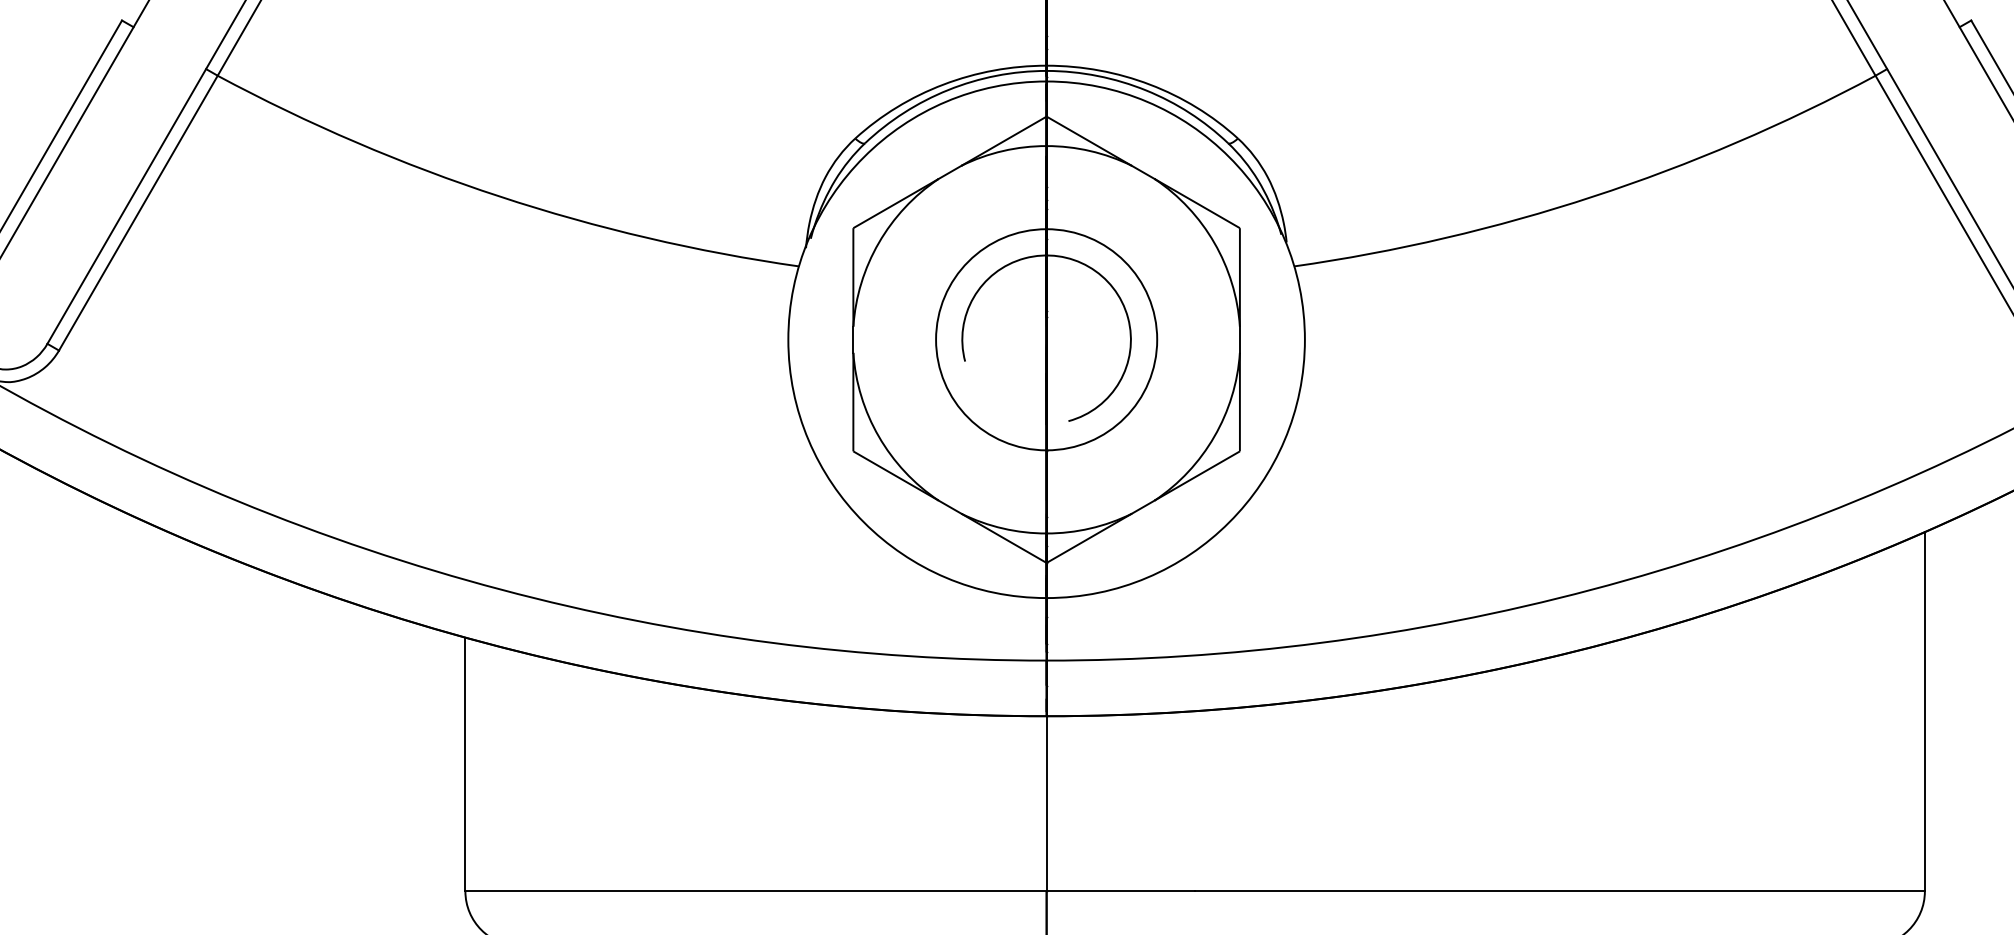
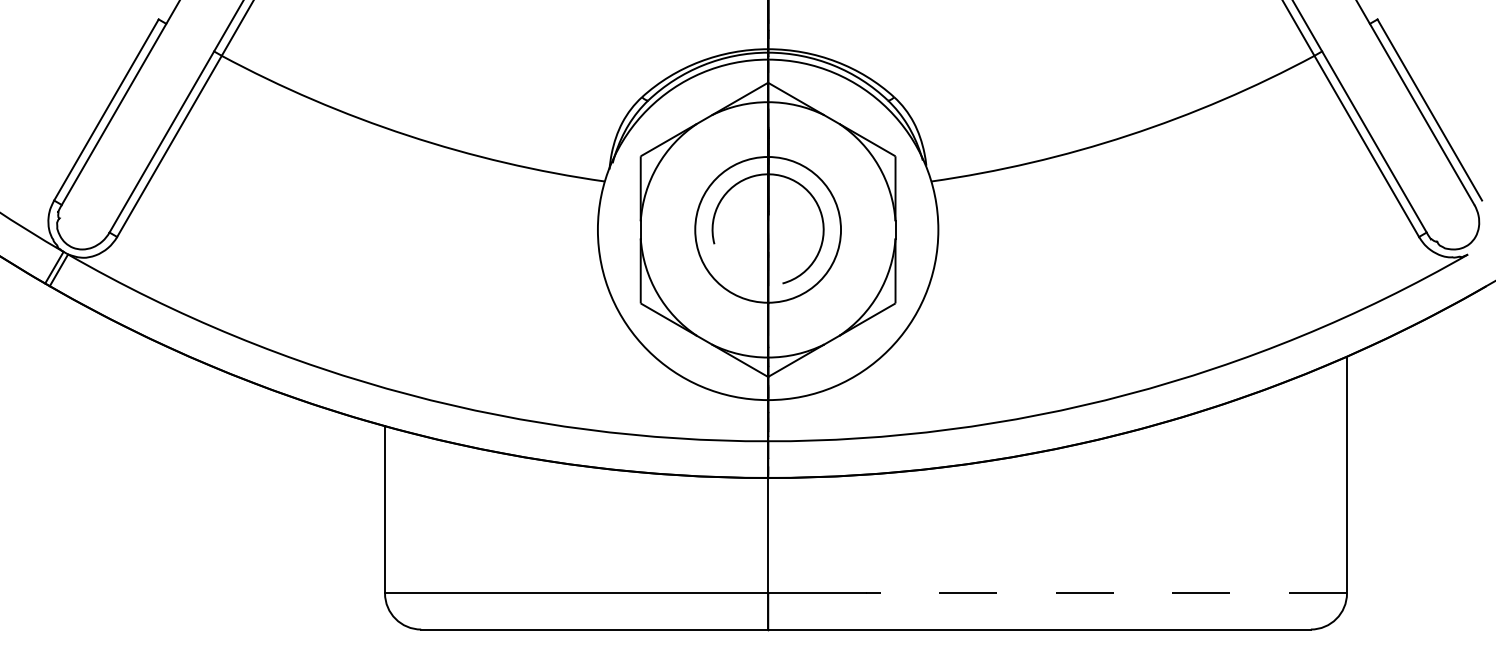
line: (1560, 891) -> (1106, 593), solid -> dashed

